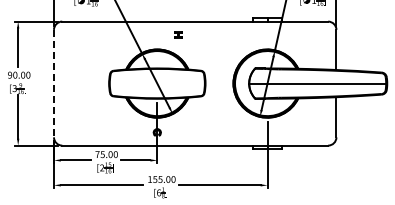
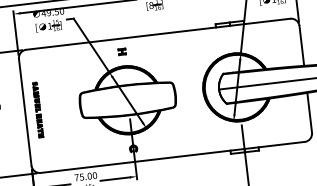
part: (178, 34) -> (122, 51), moved
part: (66, 82) -> (37, 109), added
line: (54, 83) -> (25, 112), dashed -> solid

